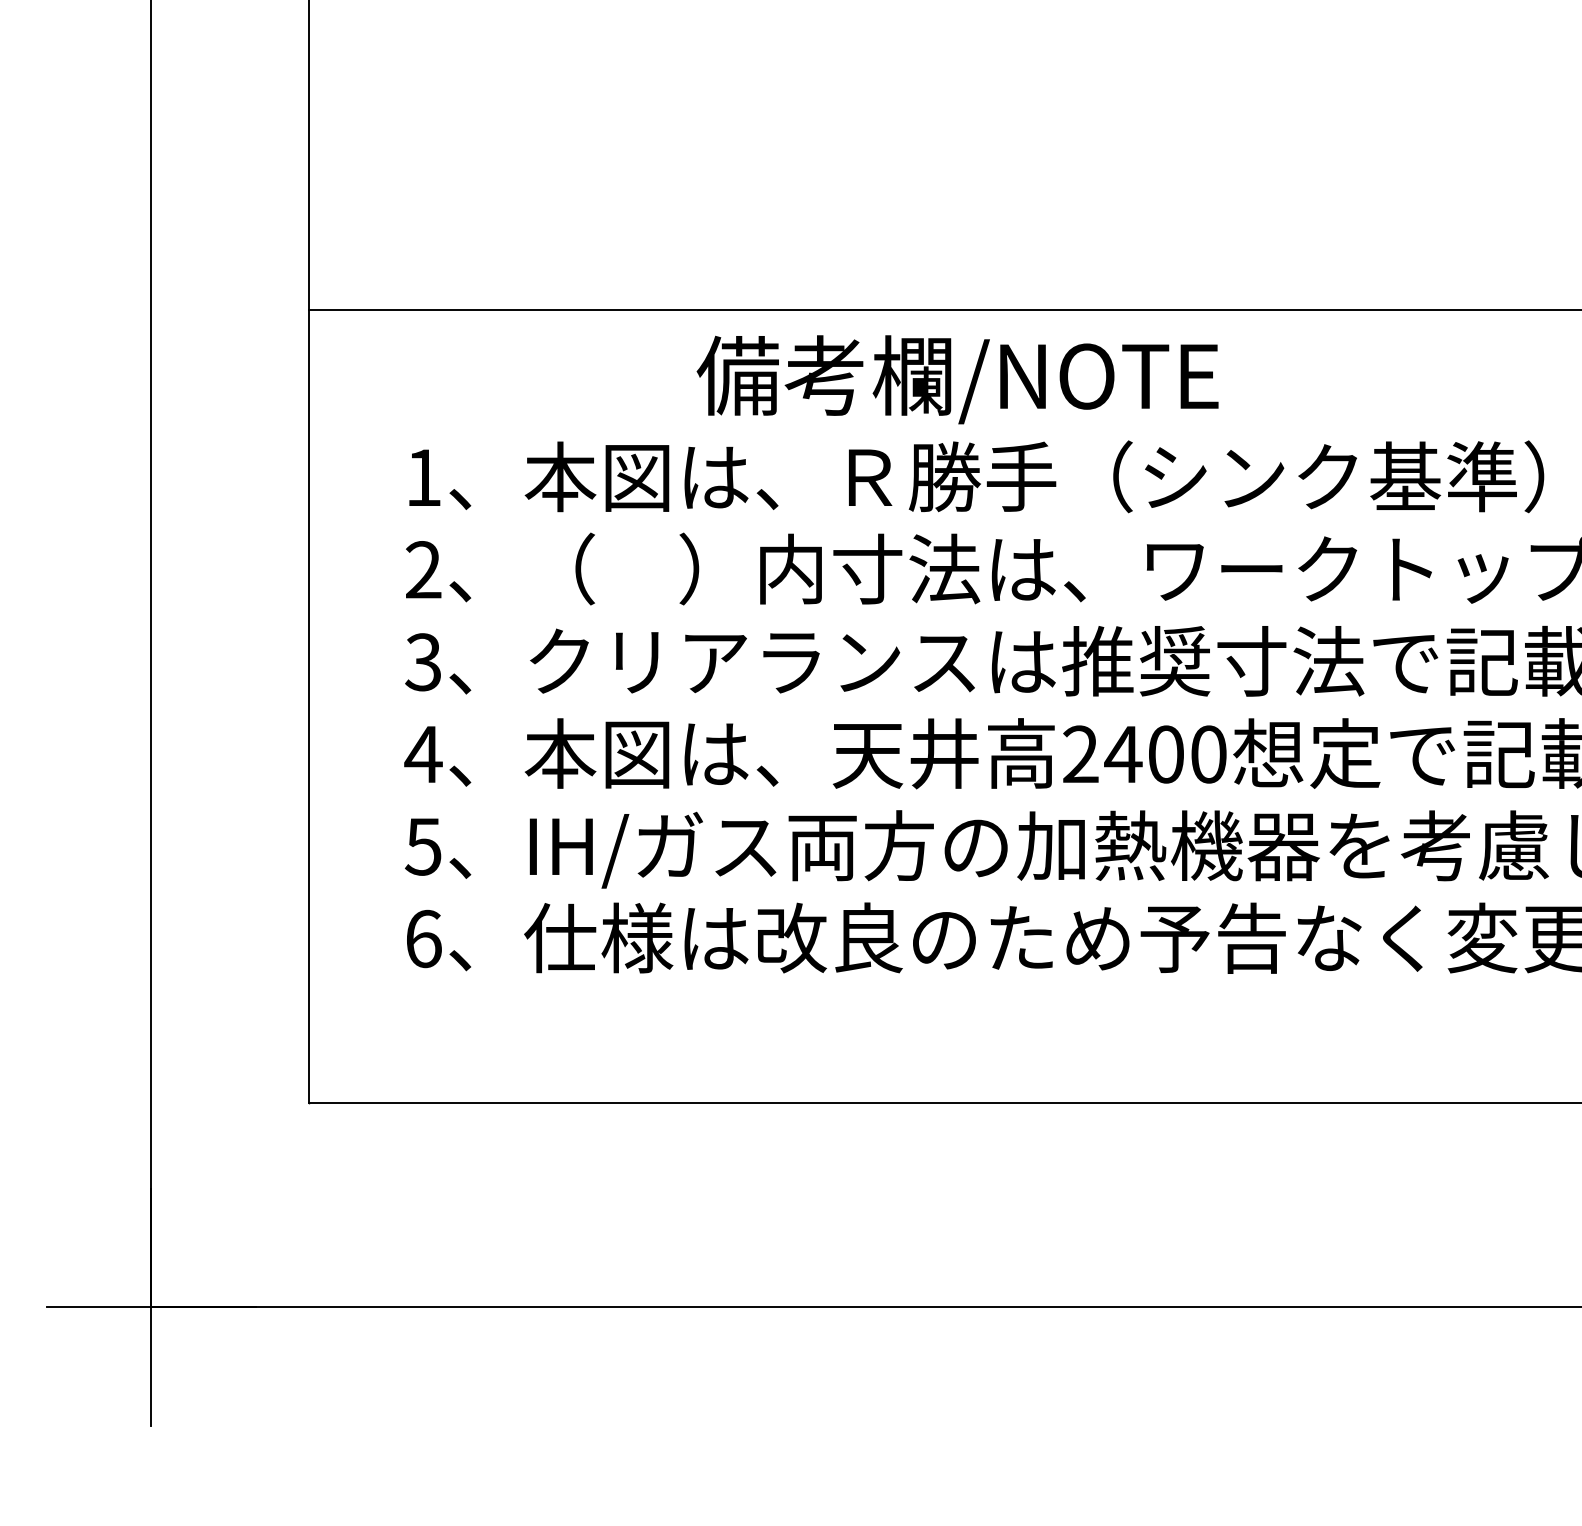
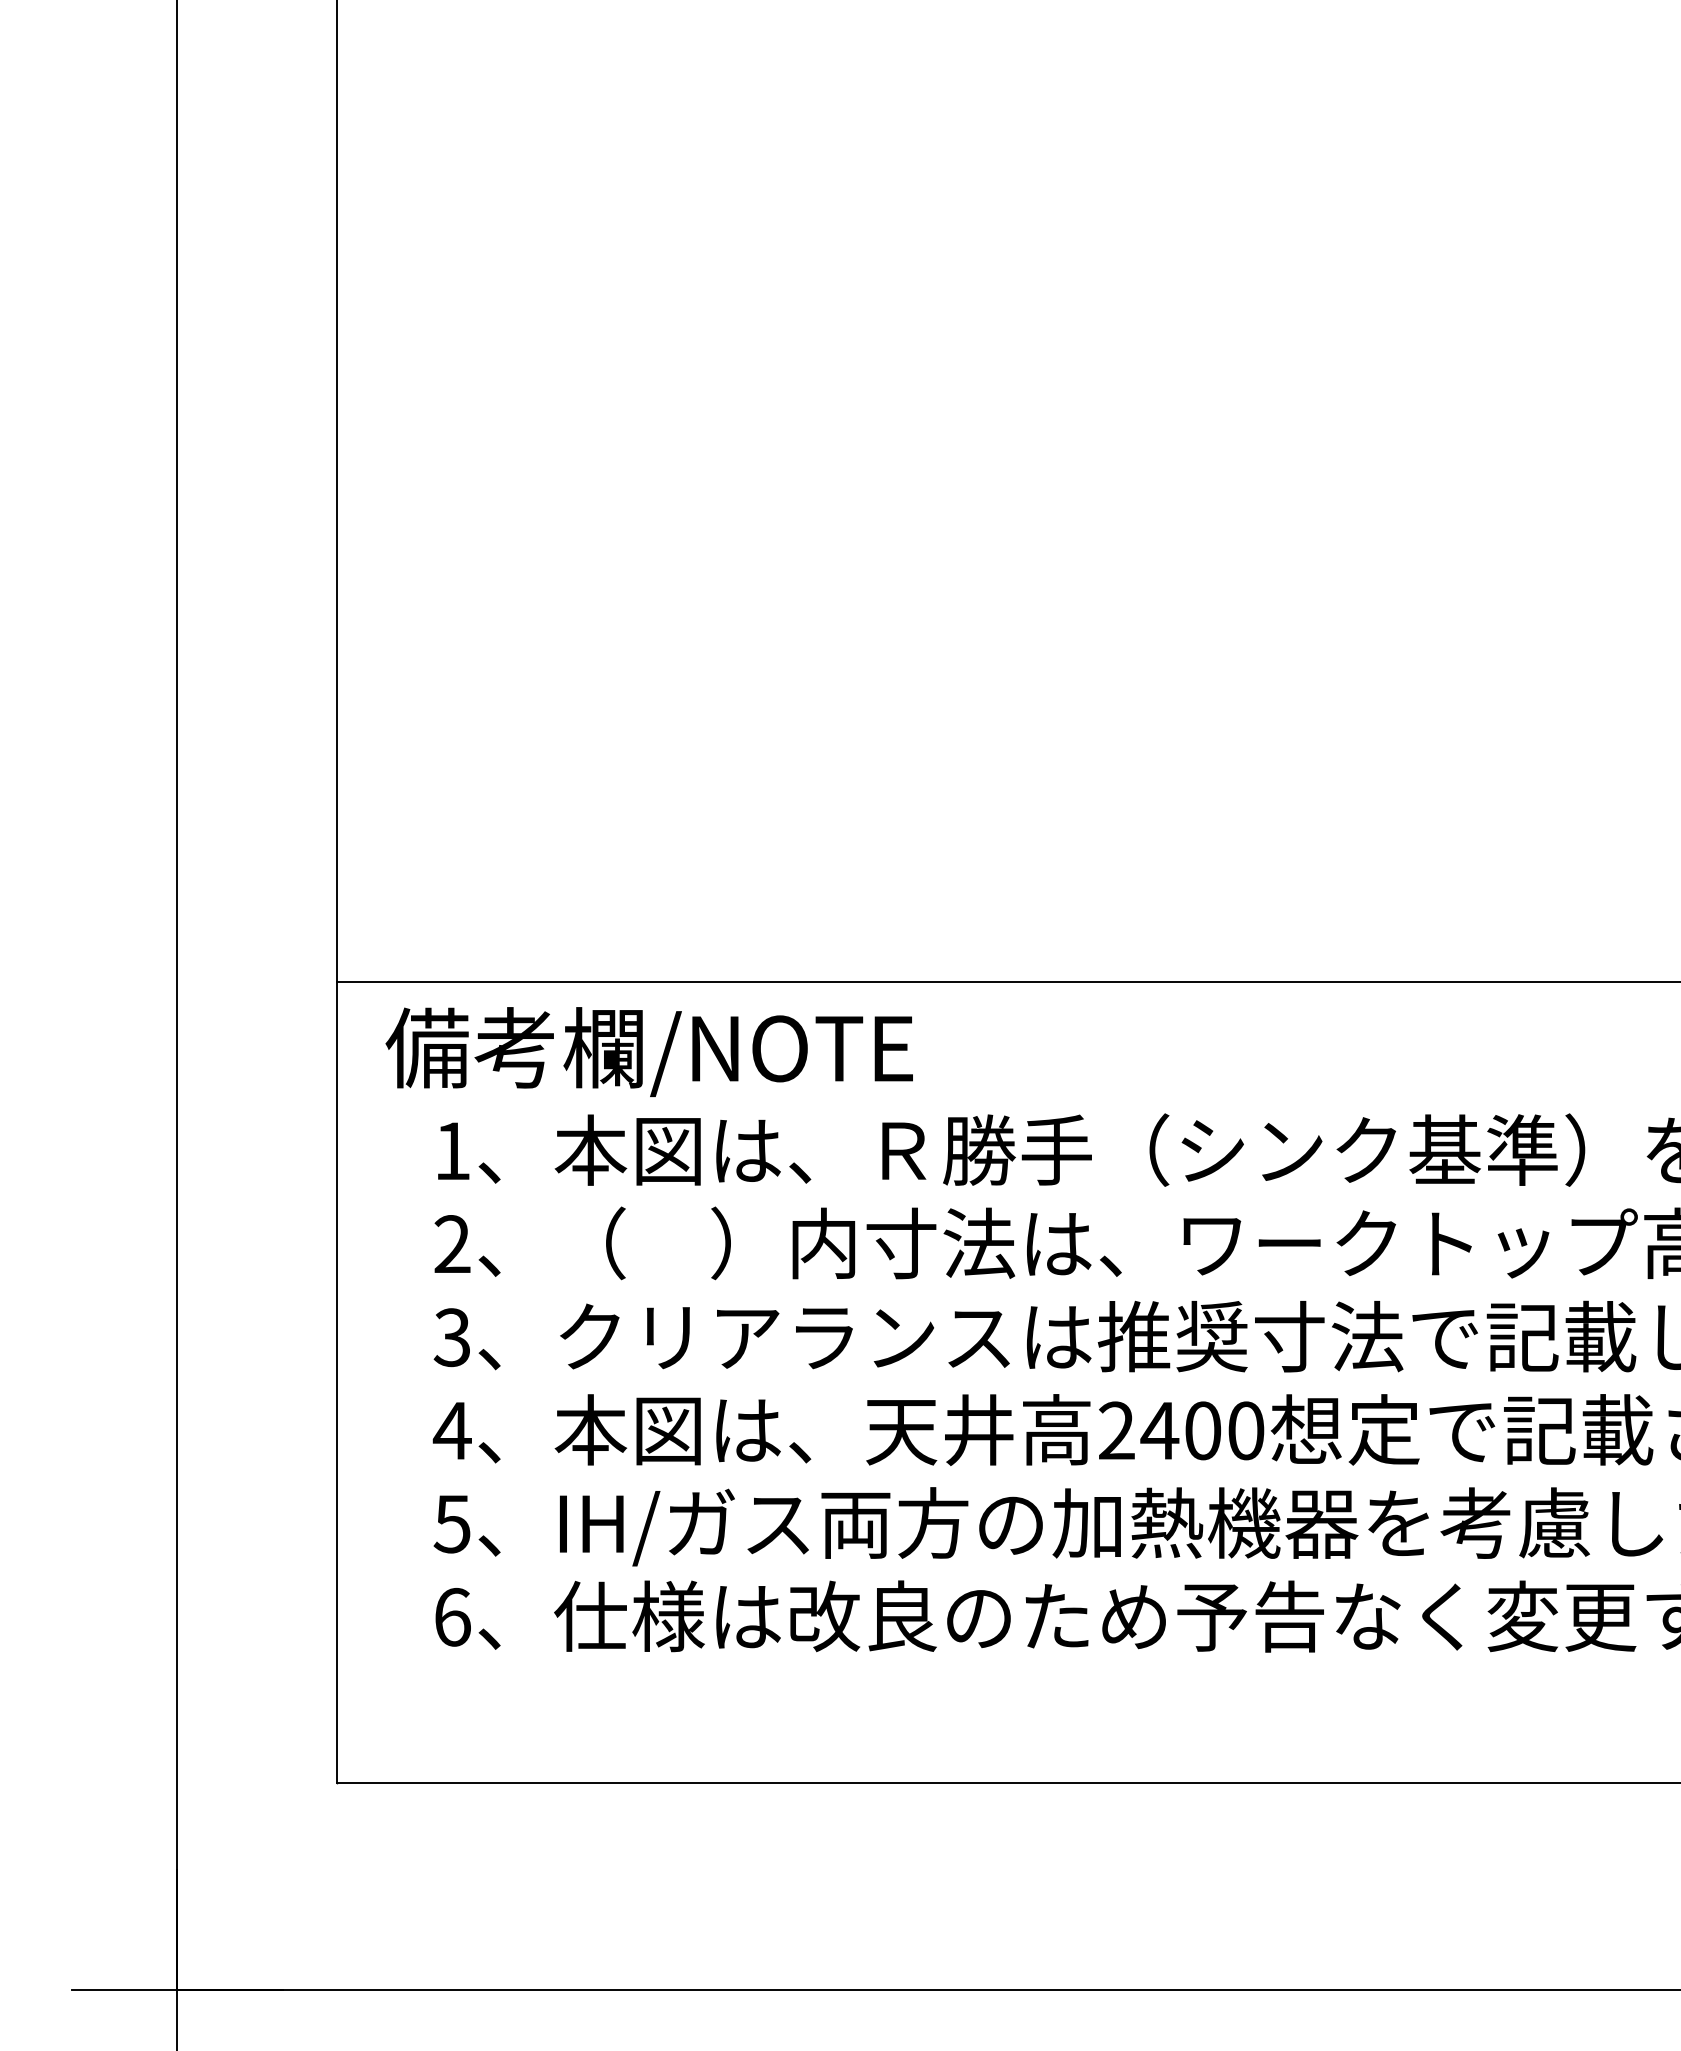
text: (956, 379) -> (648, 1051), moved

